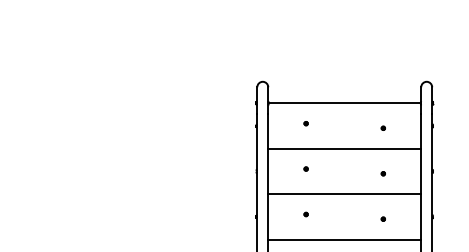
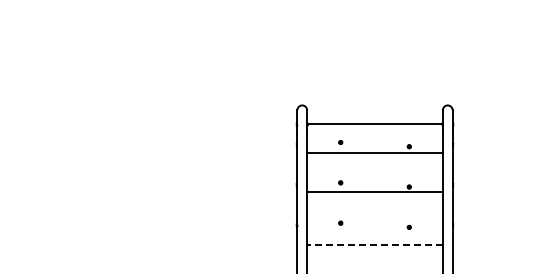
line: (344, 148) -> (374, 152), moved
line: (344, 194) -> (374, 192), moved
line: (345, 239) -> (375, 245), solid -> dashed

